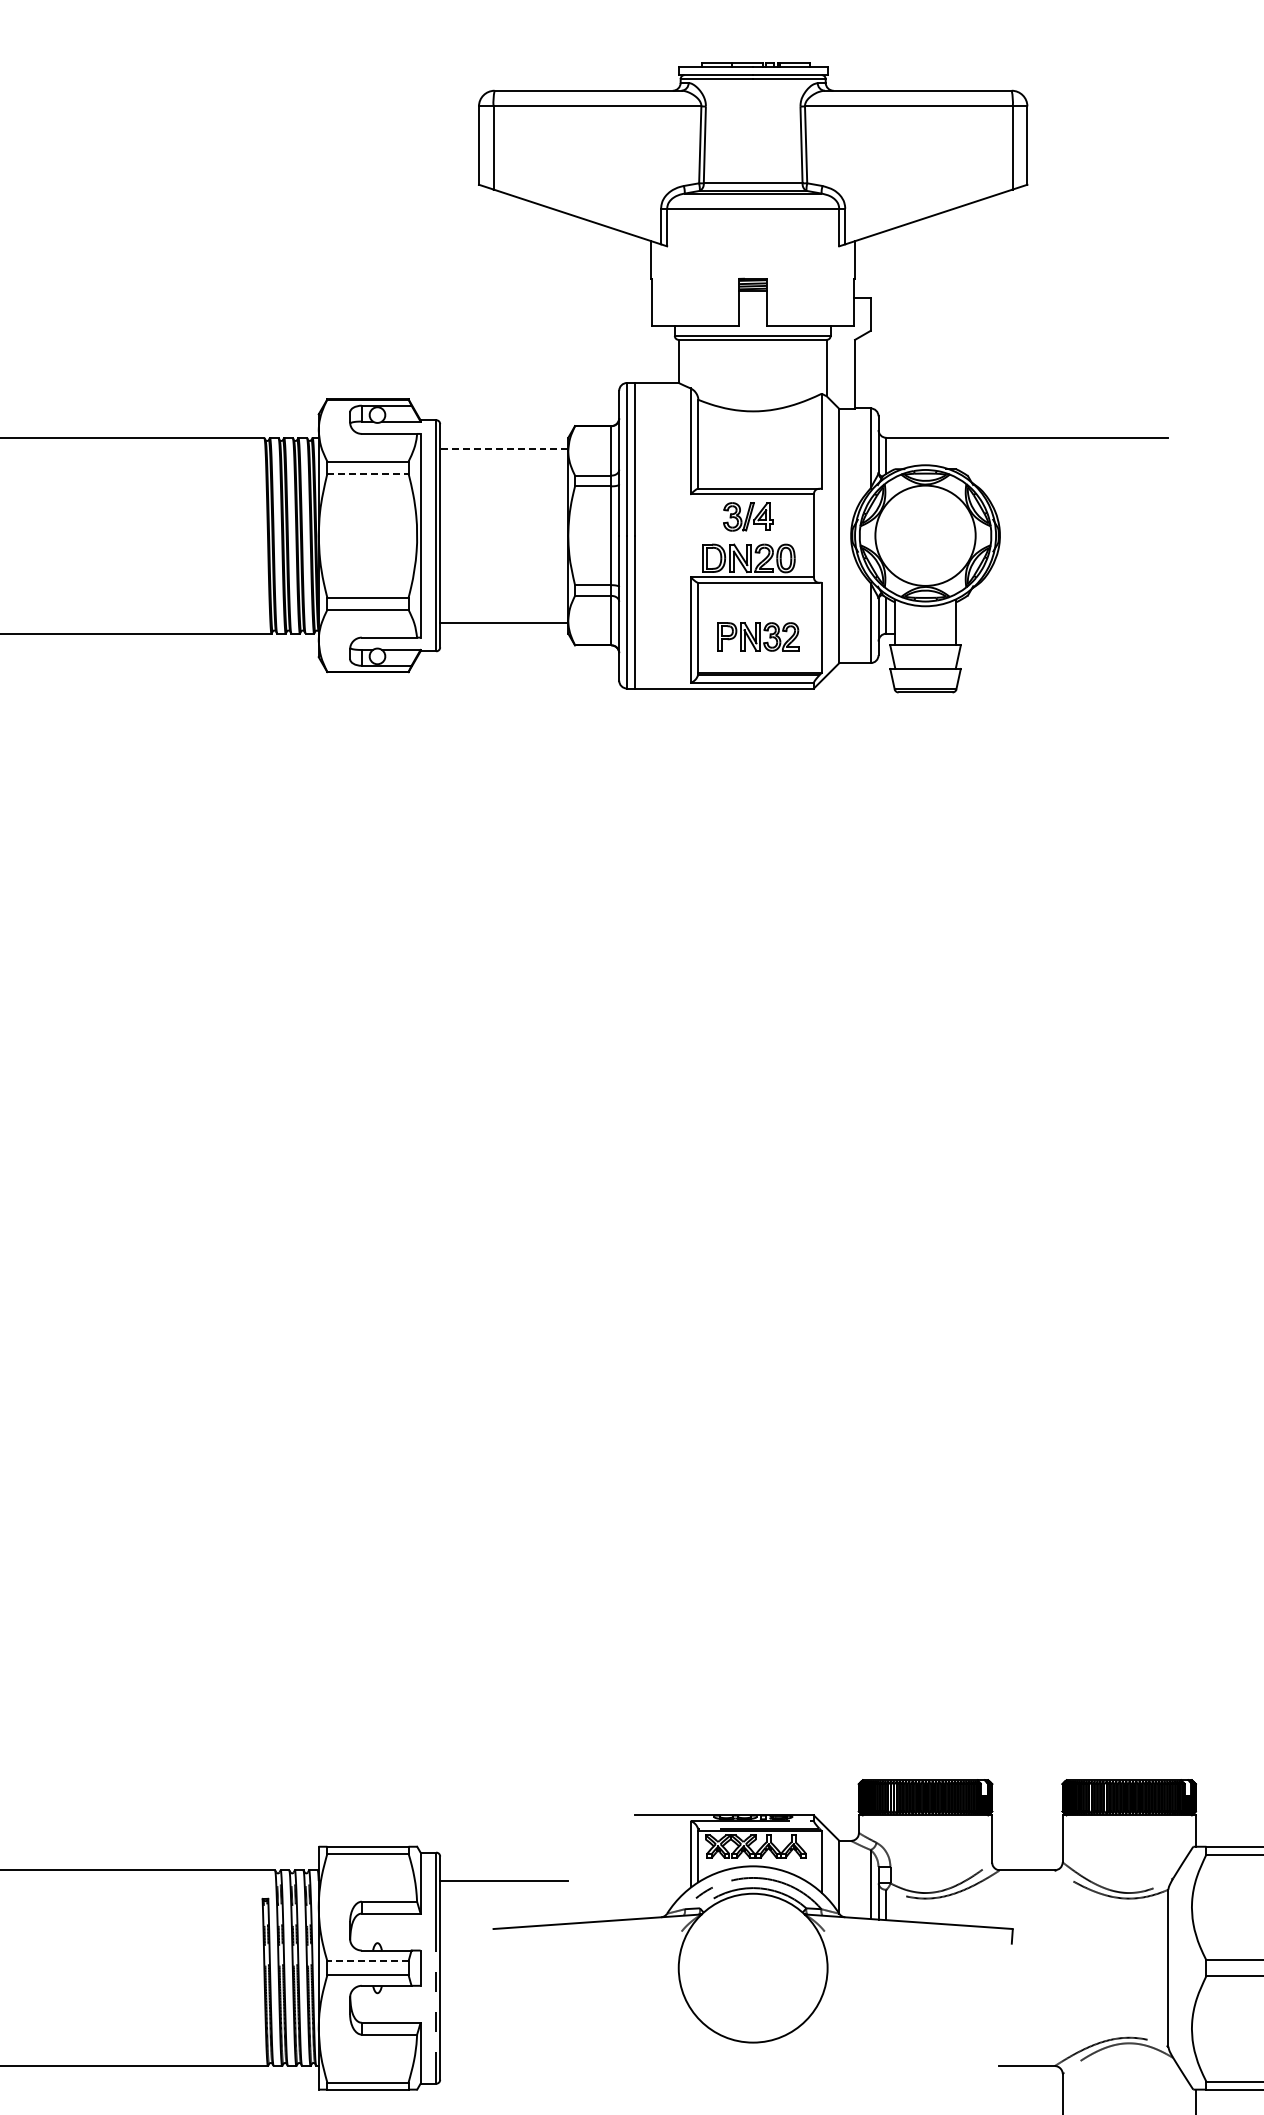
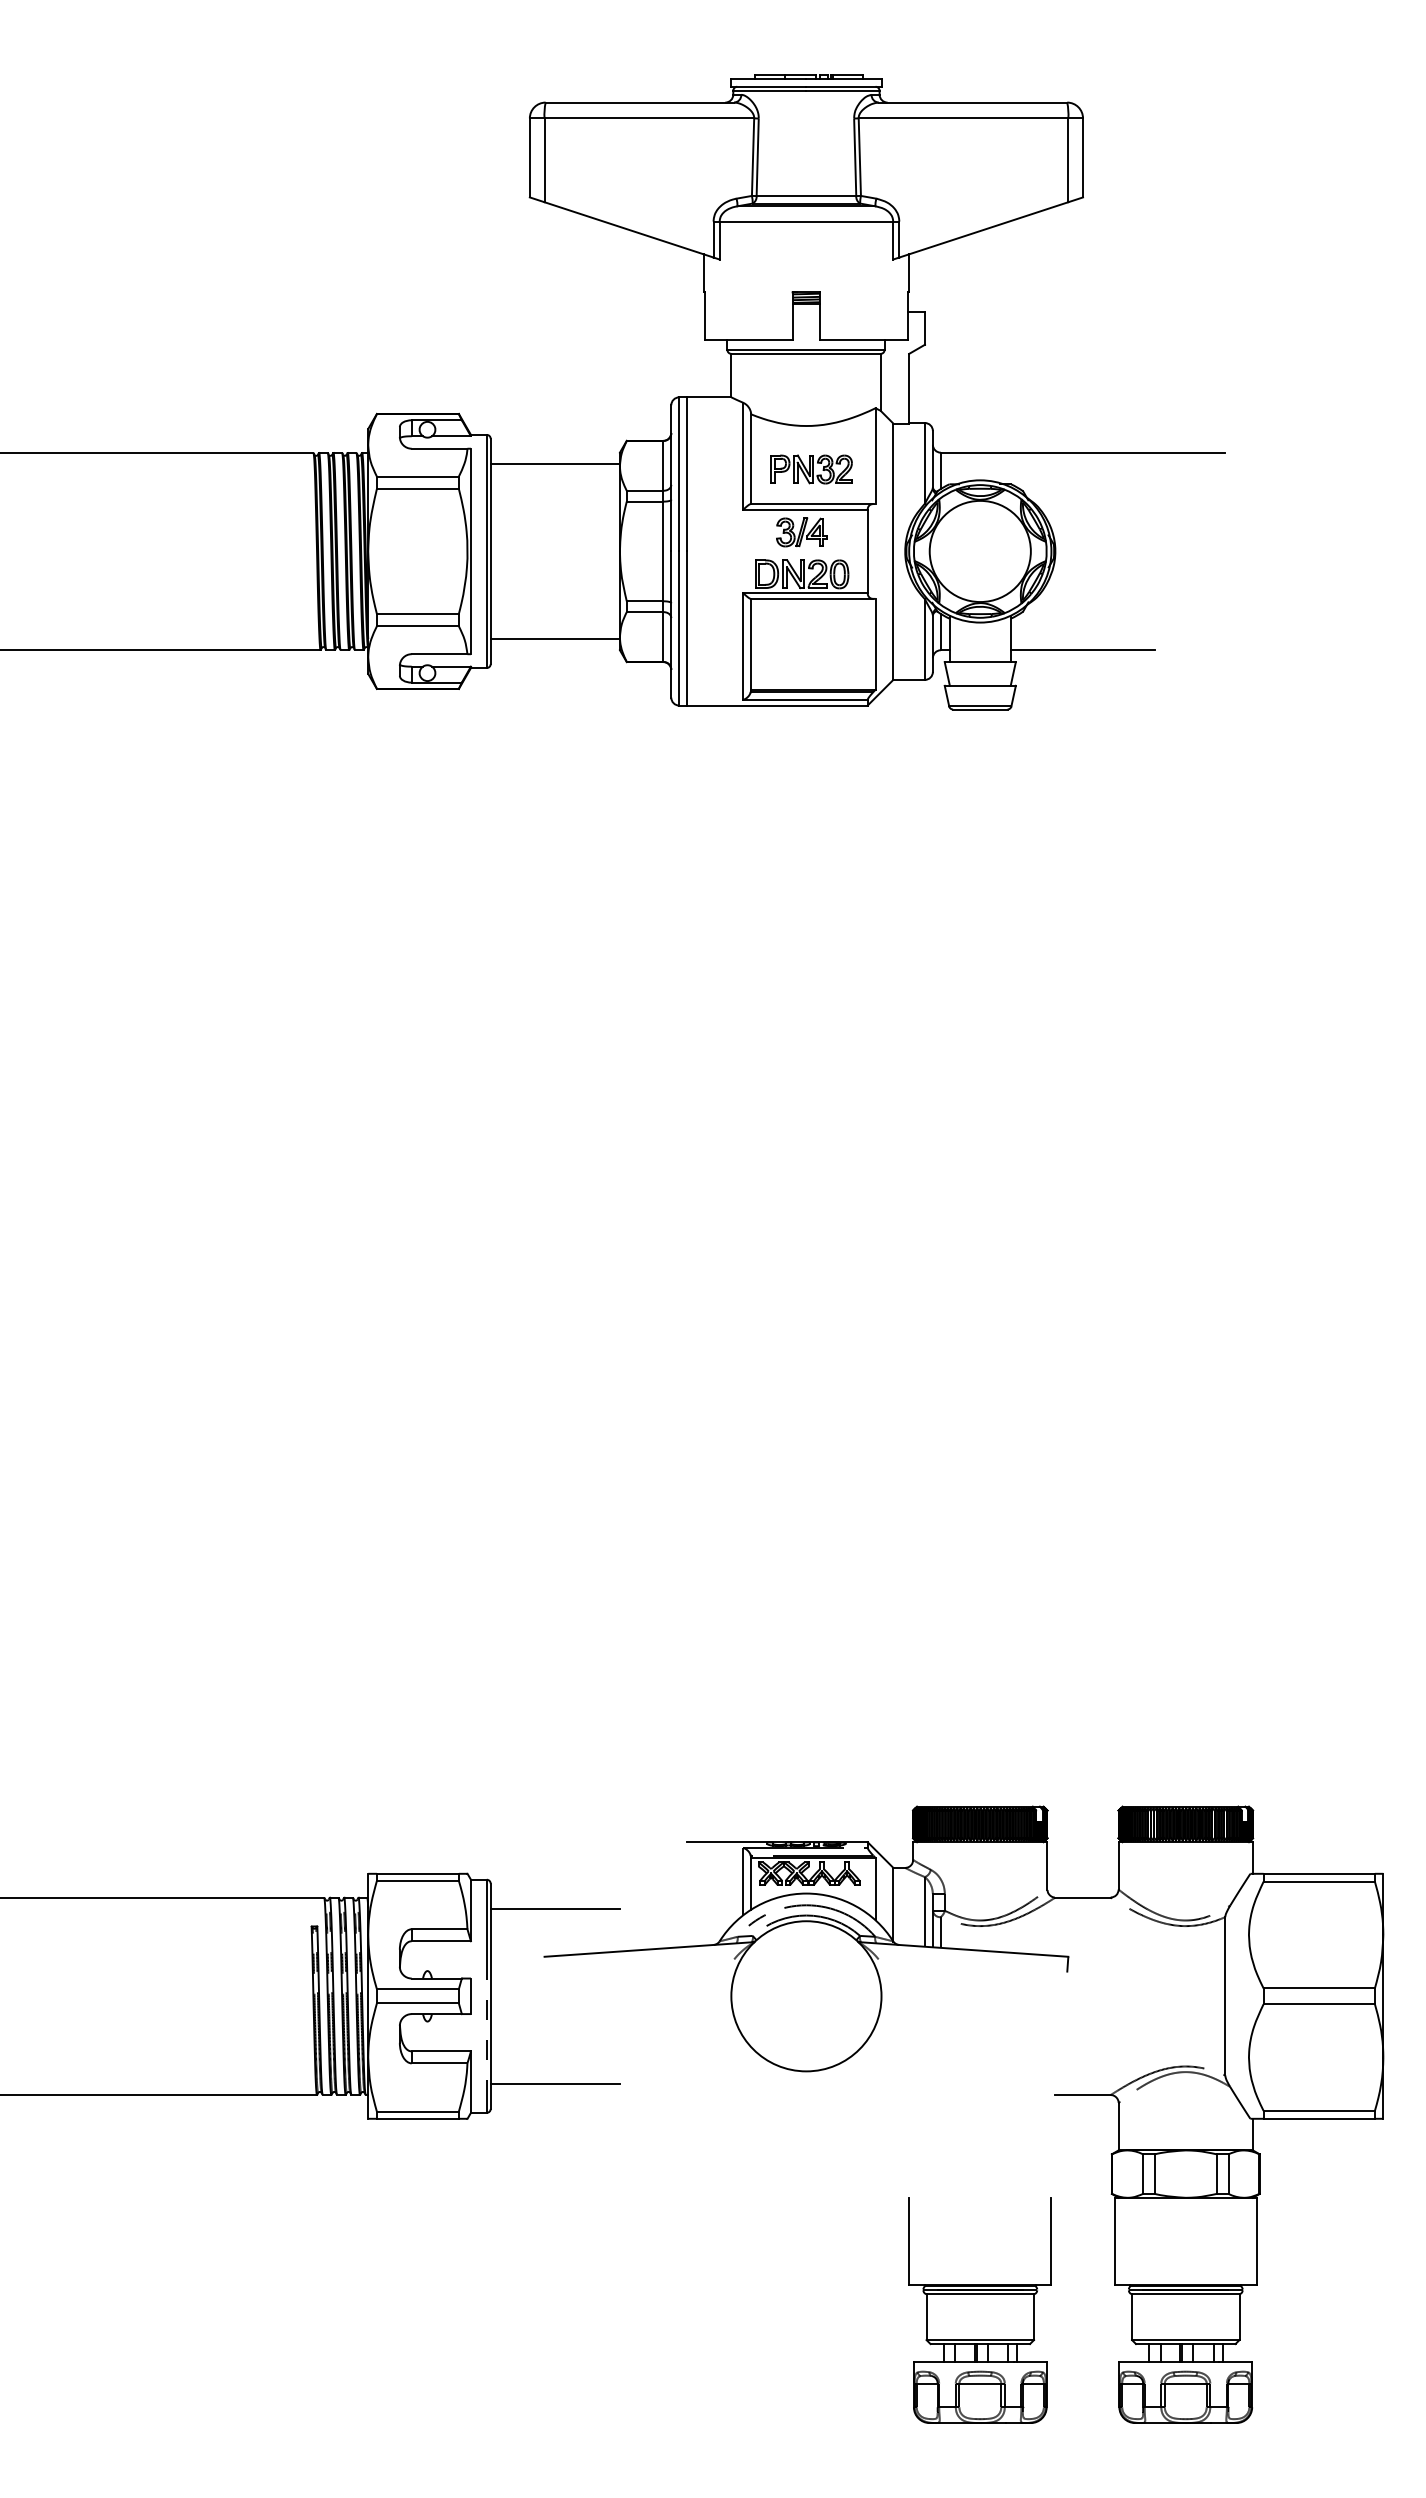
line: (504, 448) -> (555, 463), dashed -> solid
line: (367, 473) -> (417, 488), dashed -> solid
line: (1026, 633) -> (1082, 650), added
part: (758, 636) -> (811, 469), moved
line: (367, 1961) -> (417, 1989), dashed -> solid
line: (503, 2055) -> (554, 2084), added

